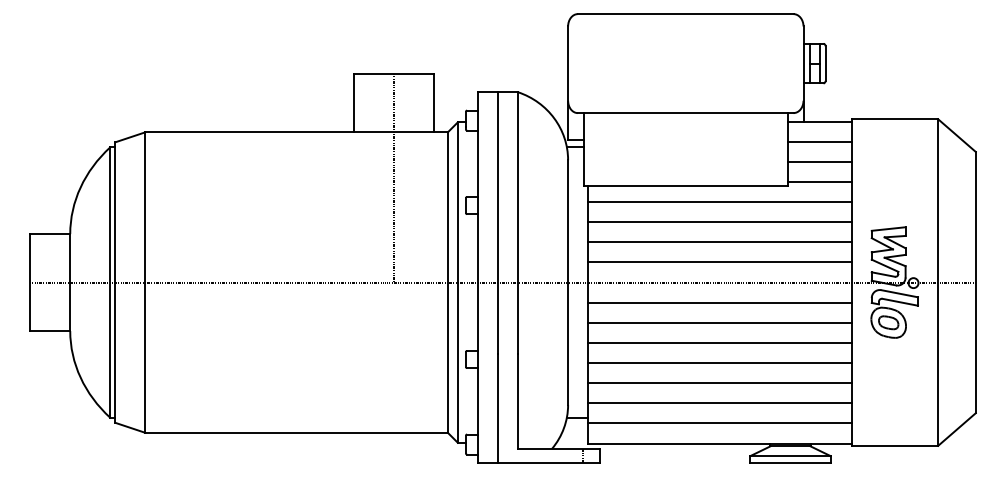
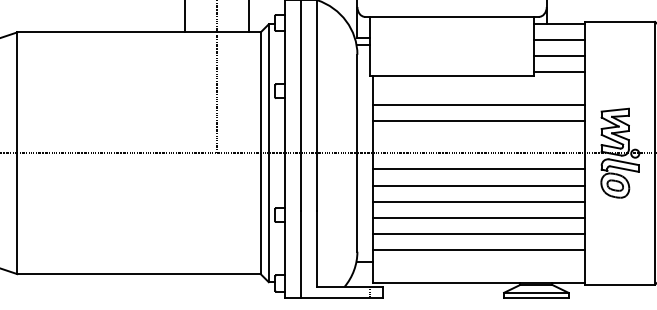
line: (719, 202) -> (479, 88), removed
line: (719, 262) -> (479, 137), removed
line: (719, 423) -> (479, 266), removed

